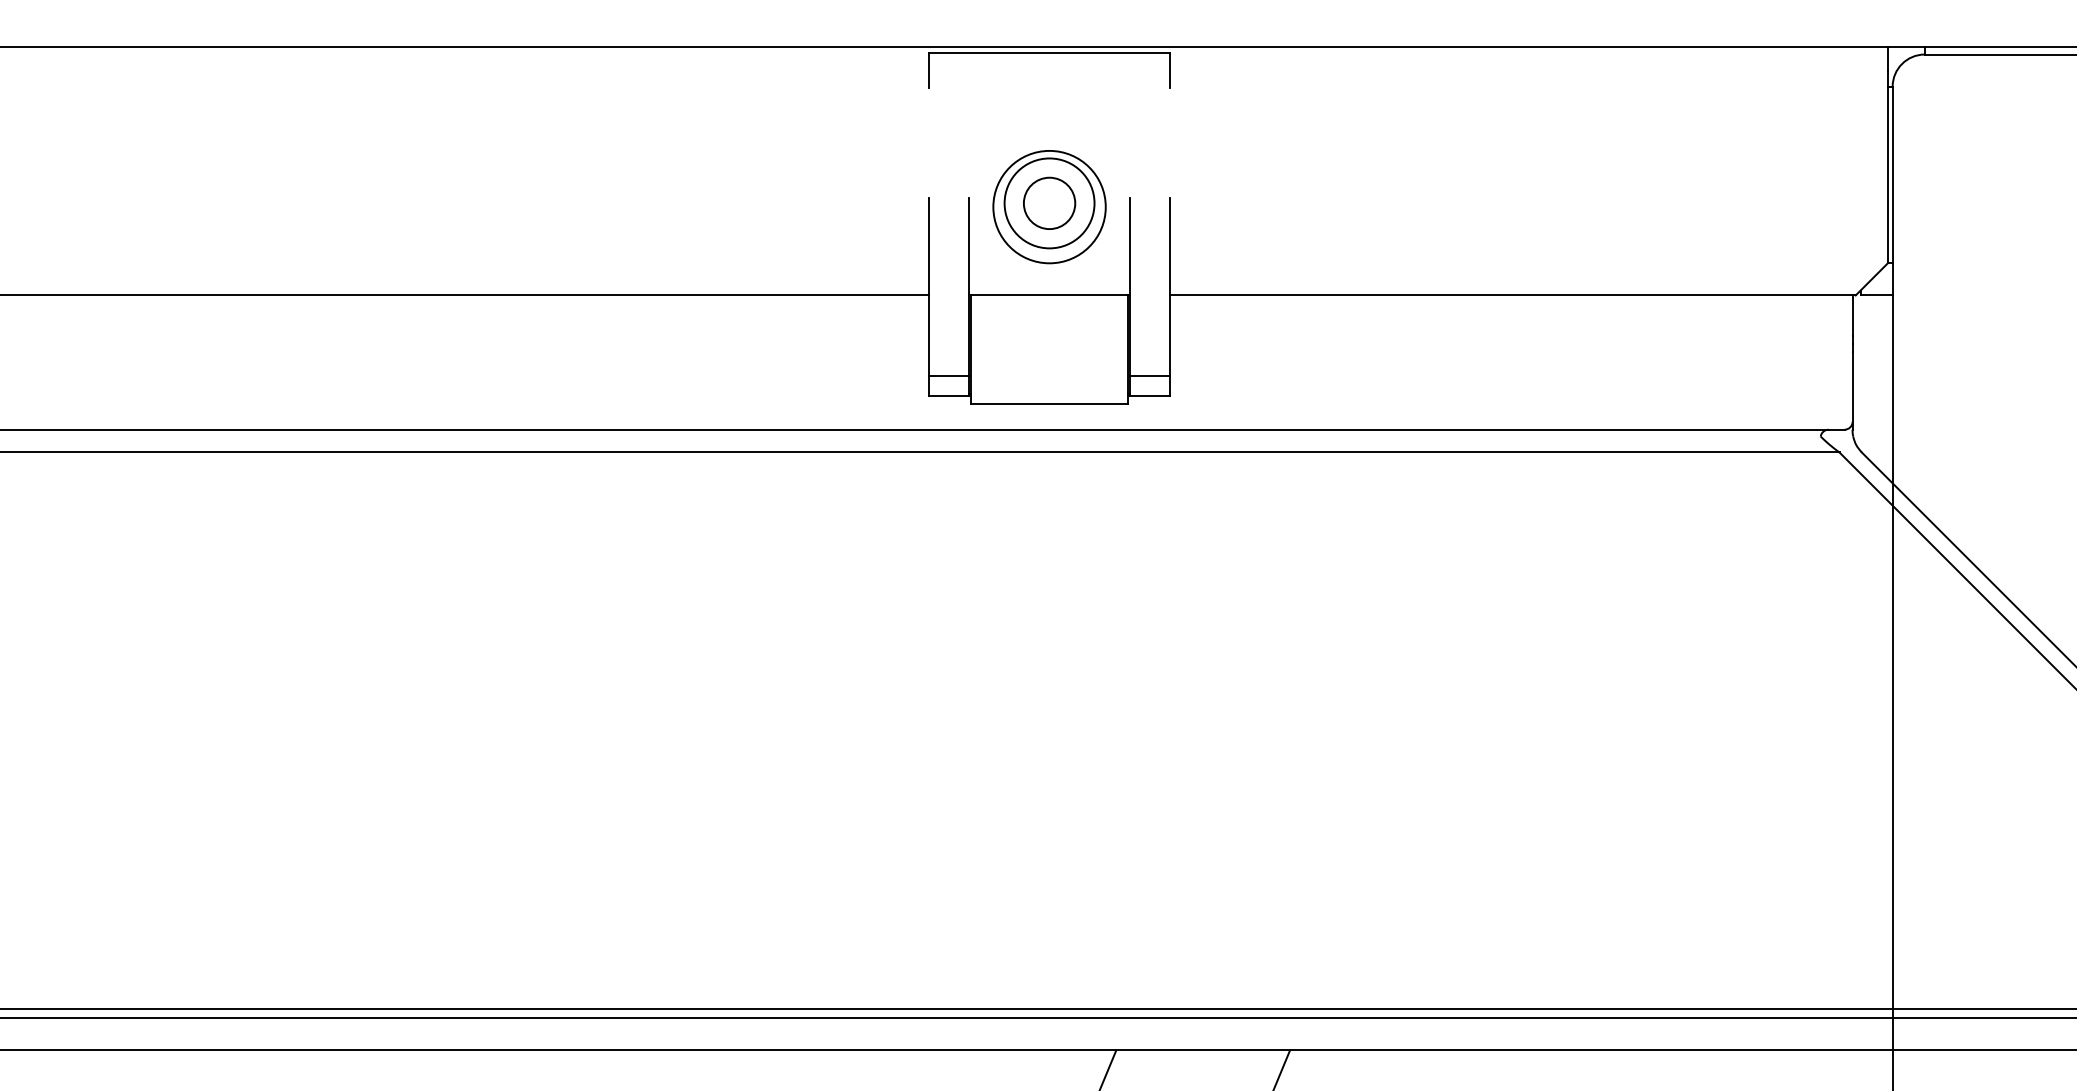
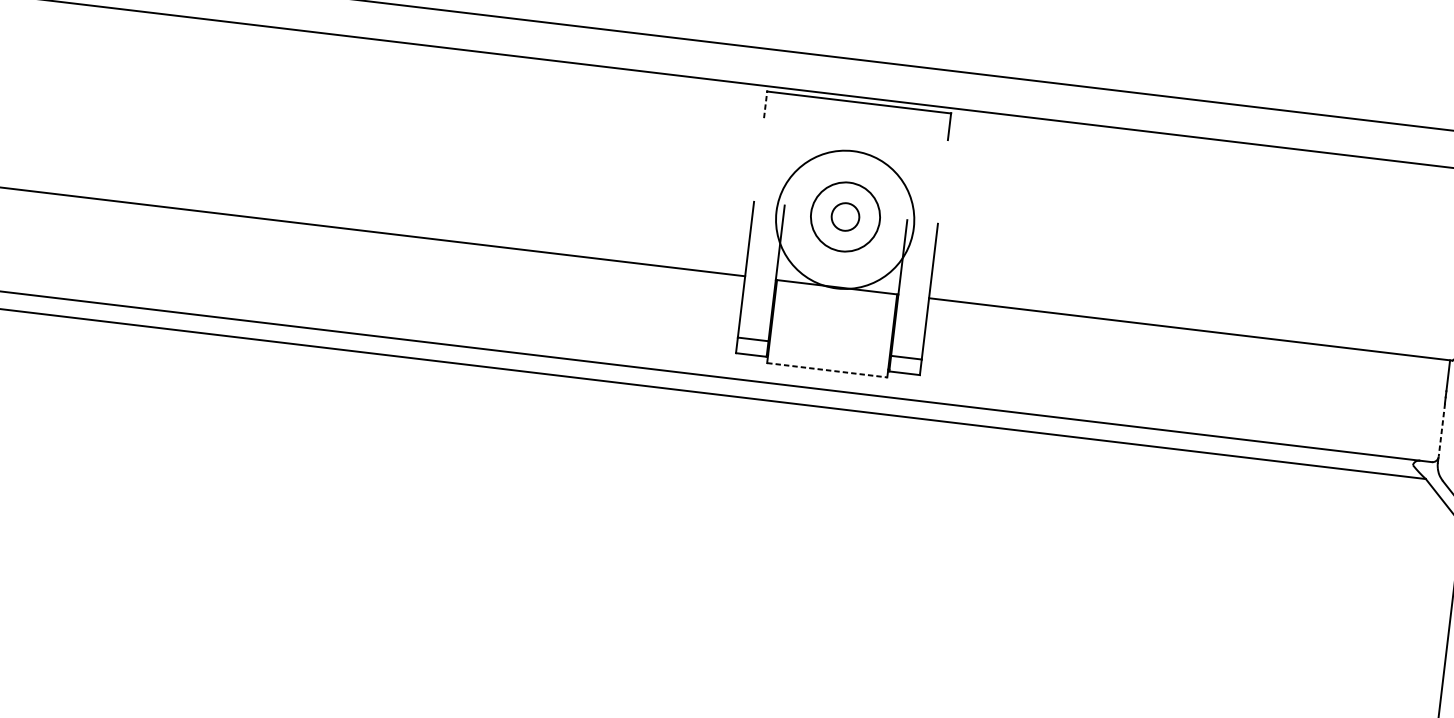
line: (929, 70) -> (765, 104), solid -> dashed
circle: (1049, 203) -> (845, 217), size x0.7
circle: (1049, 206) -> (845, 219), size x1.6
line: (1852, 386) -> (1441, 429), solid -> dashed
line: (1049, 404) -> (827, 370), solid -> dashed

